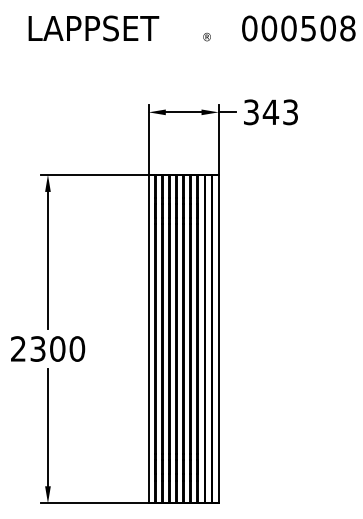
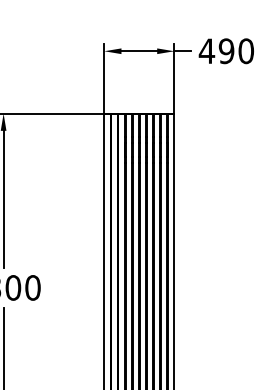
text: (270, 112) -> (226, 51), 343 -> 490

